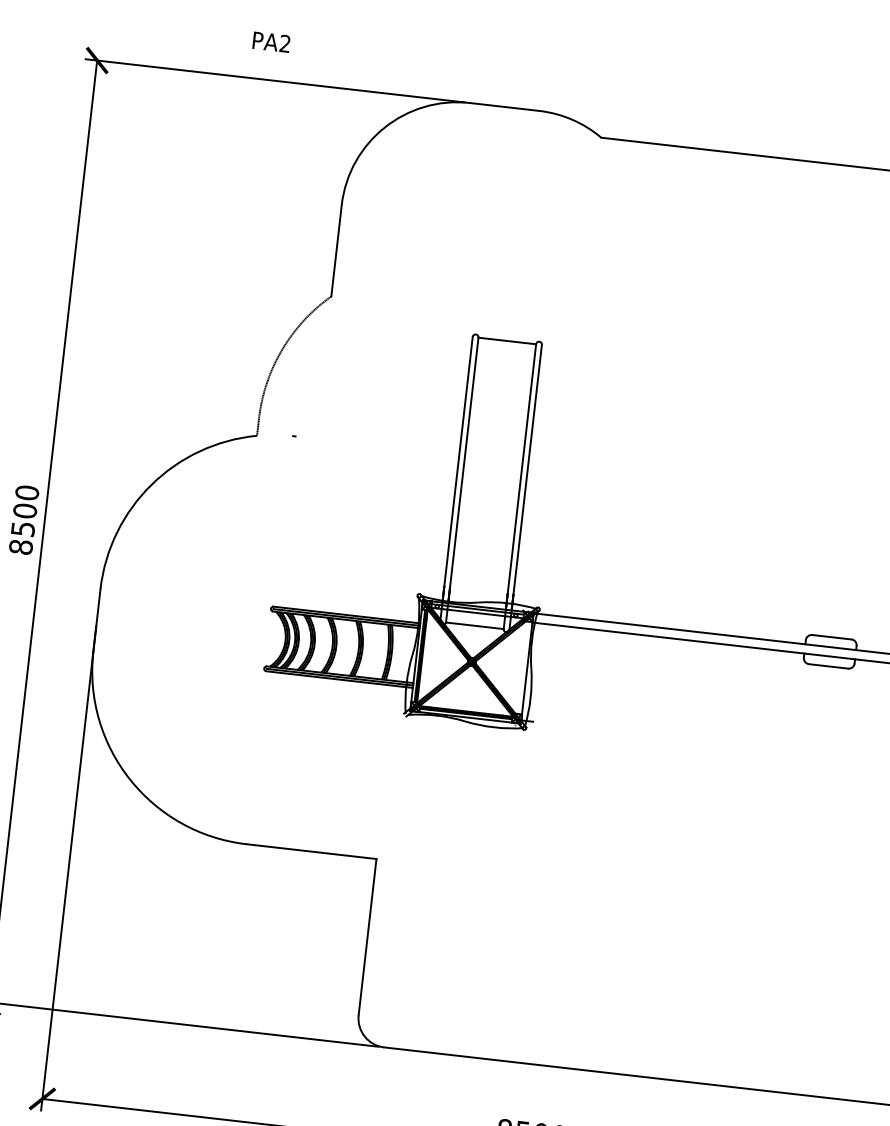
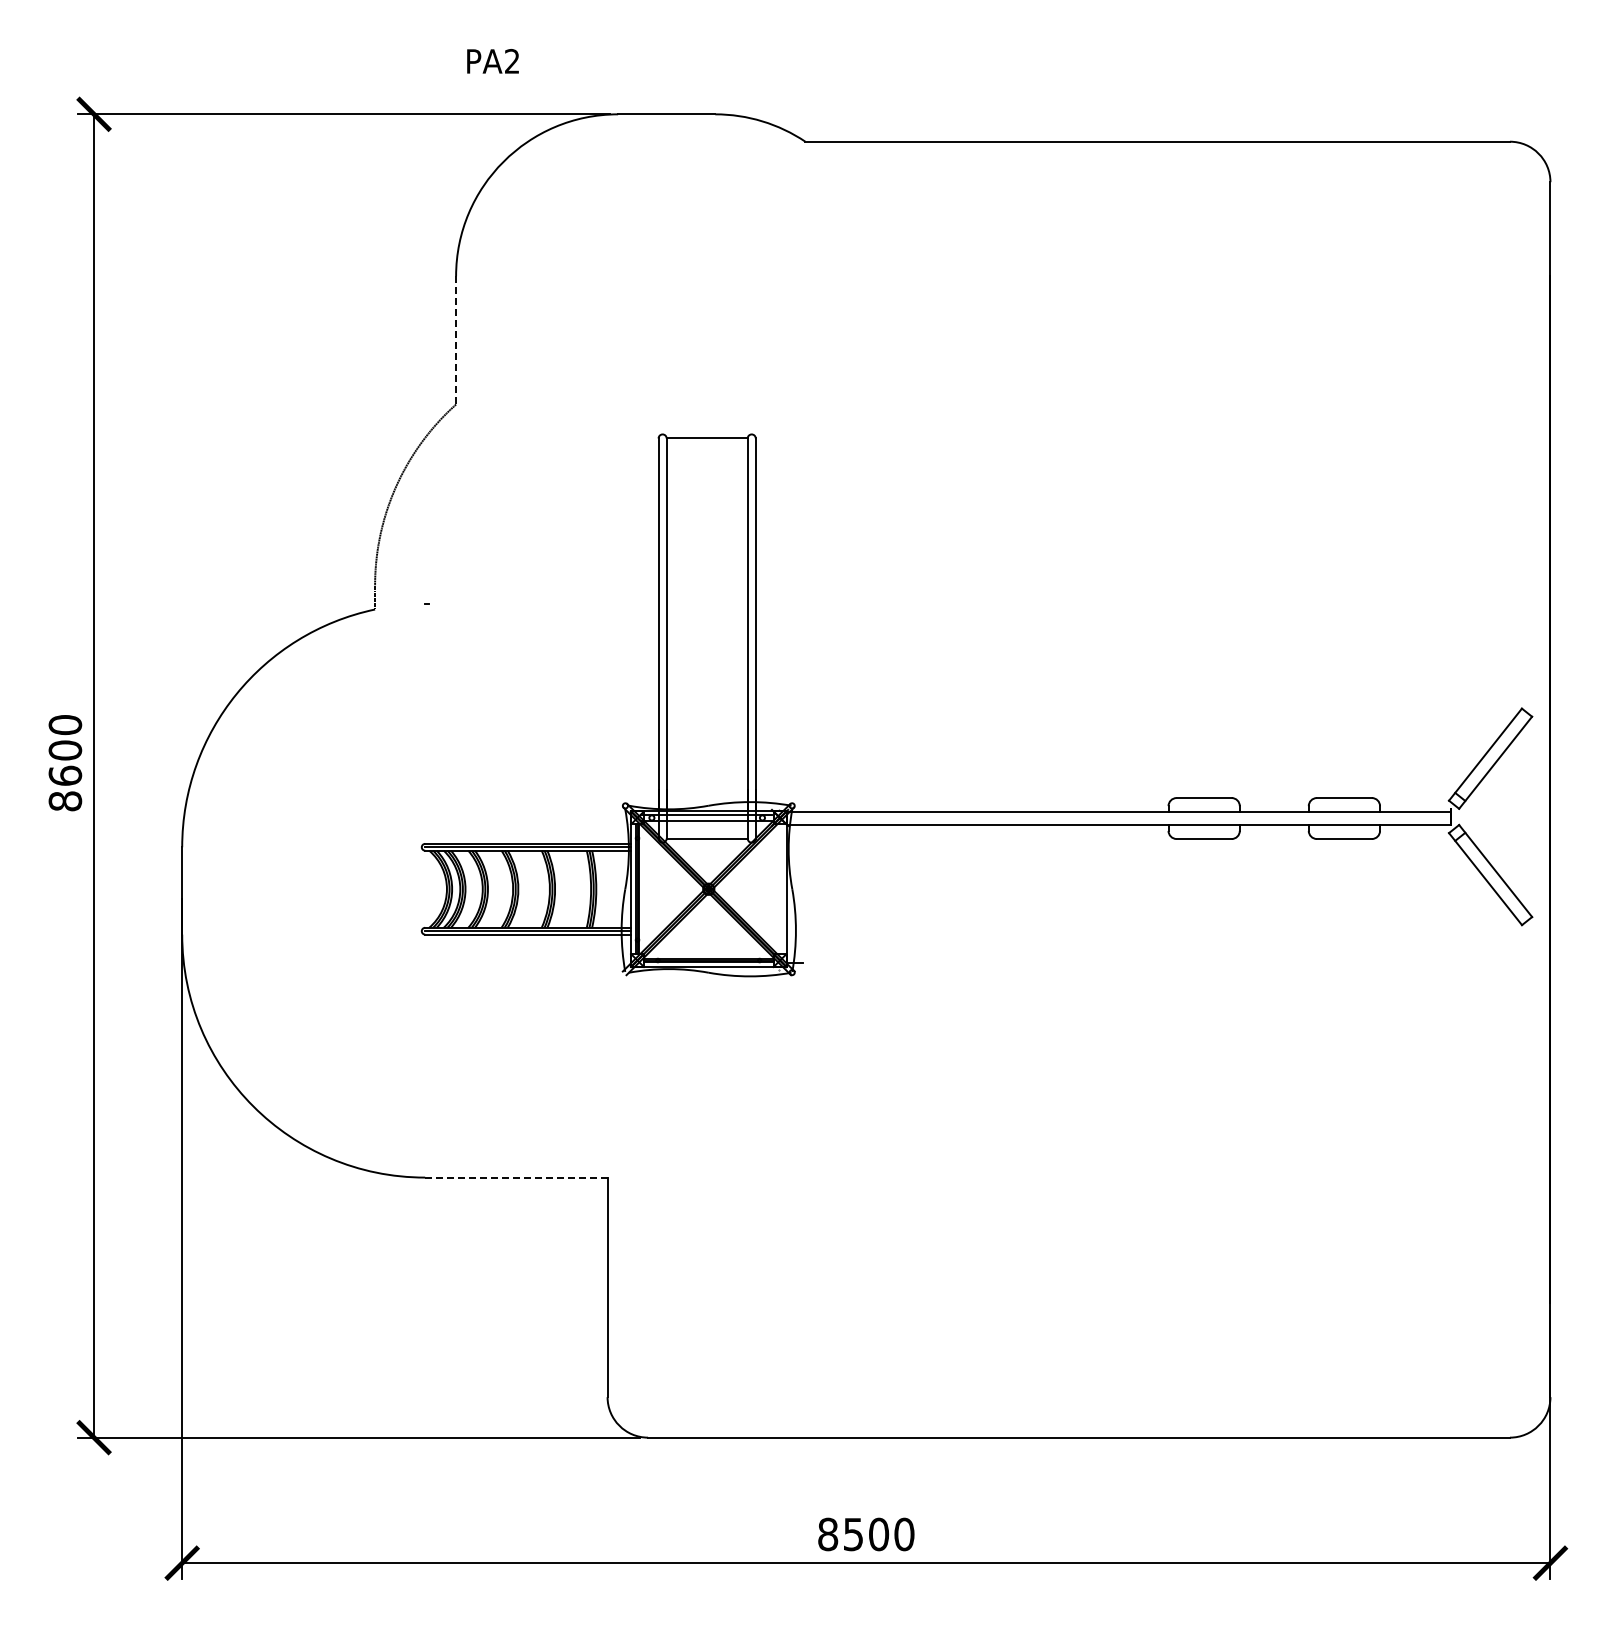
text: (271, 42) -> (492, 61), moved
line: (336, 250) -> (456, 340), solid -> dashed
text: (23, 528) -> (65, 775), 8500 -> 8600
line: (311, 851) -> (516, 1177), solid -> dashed

